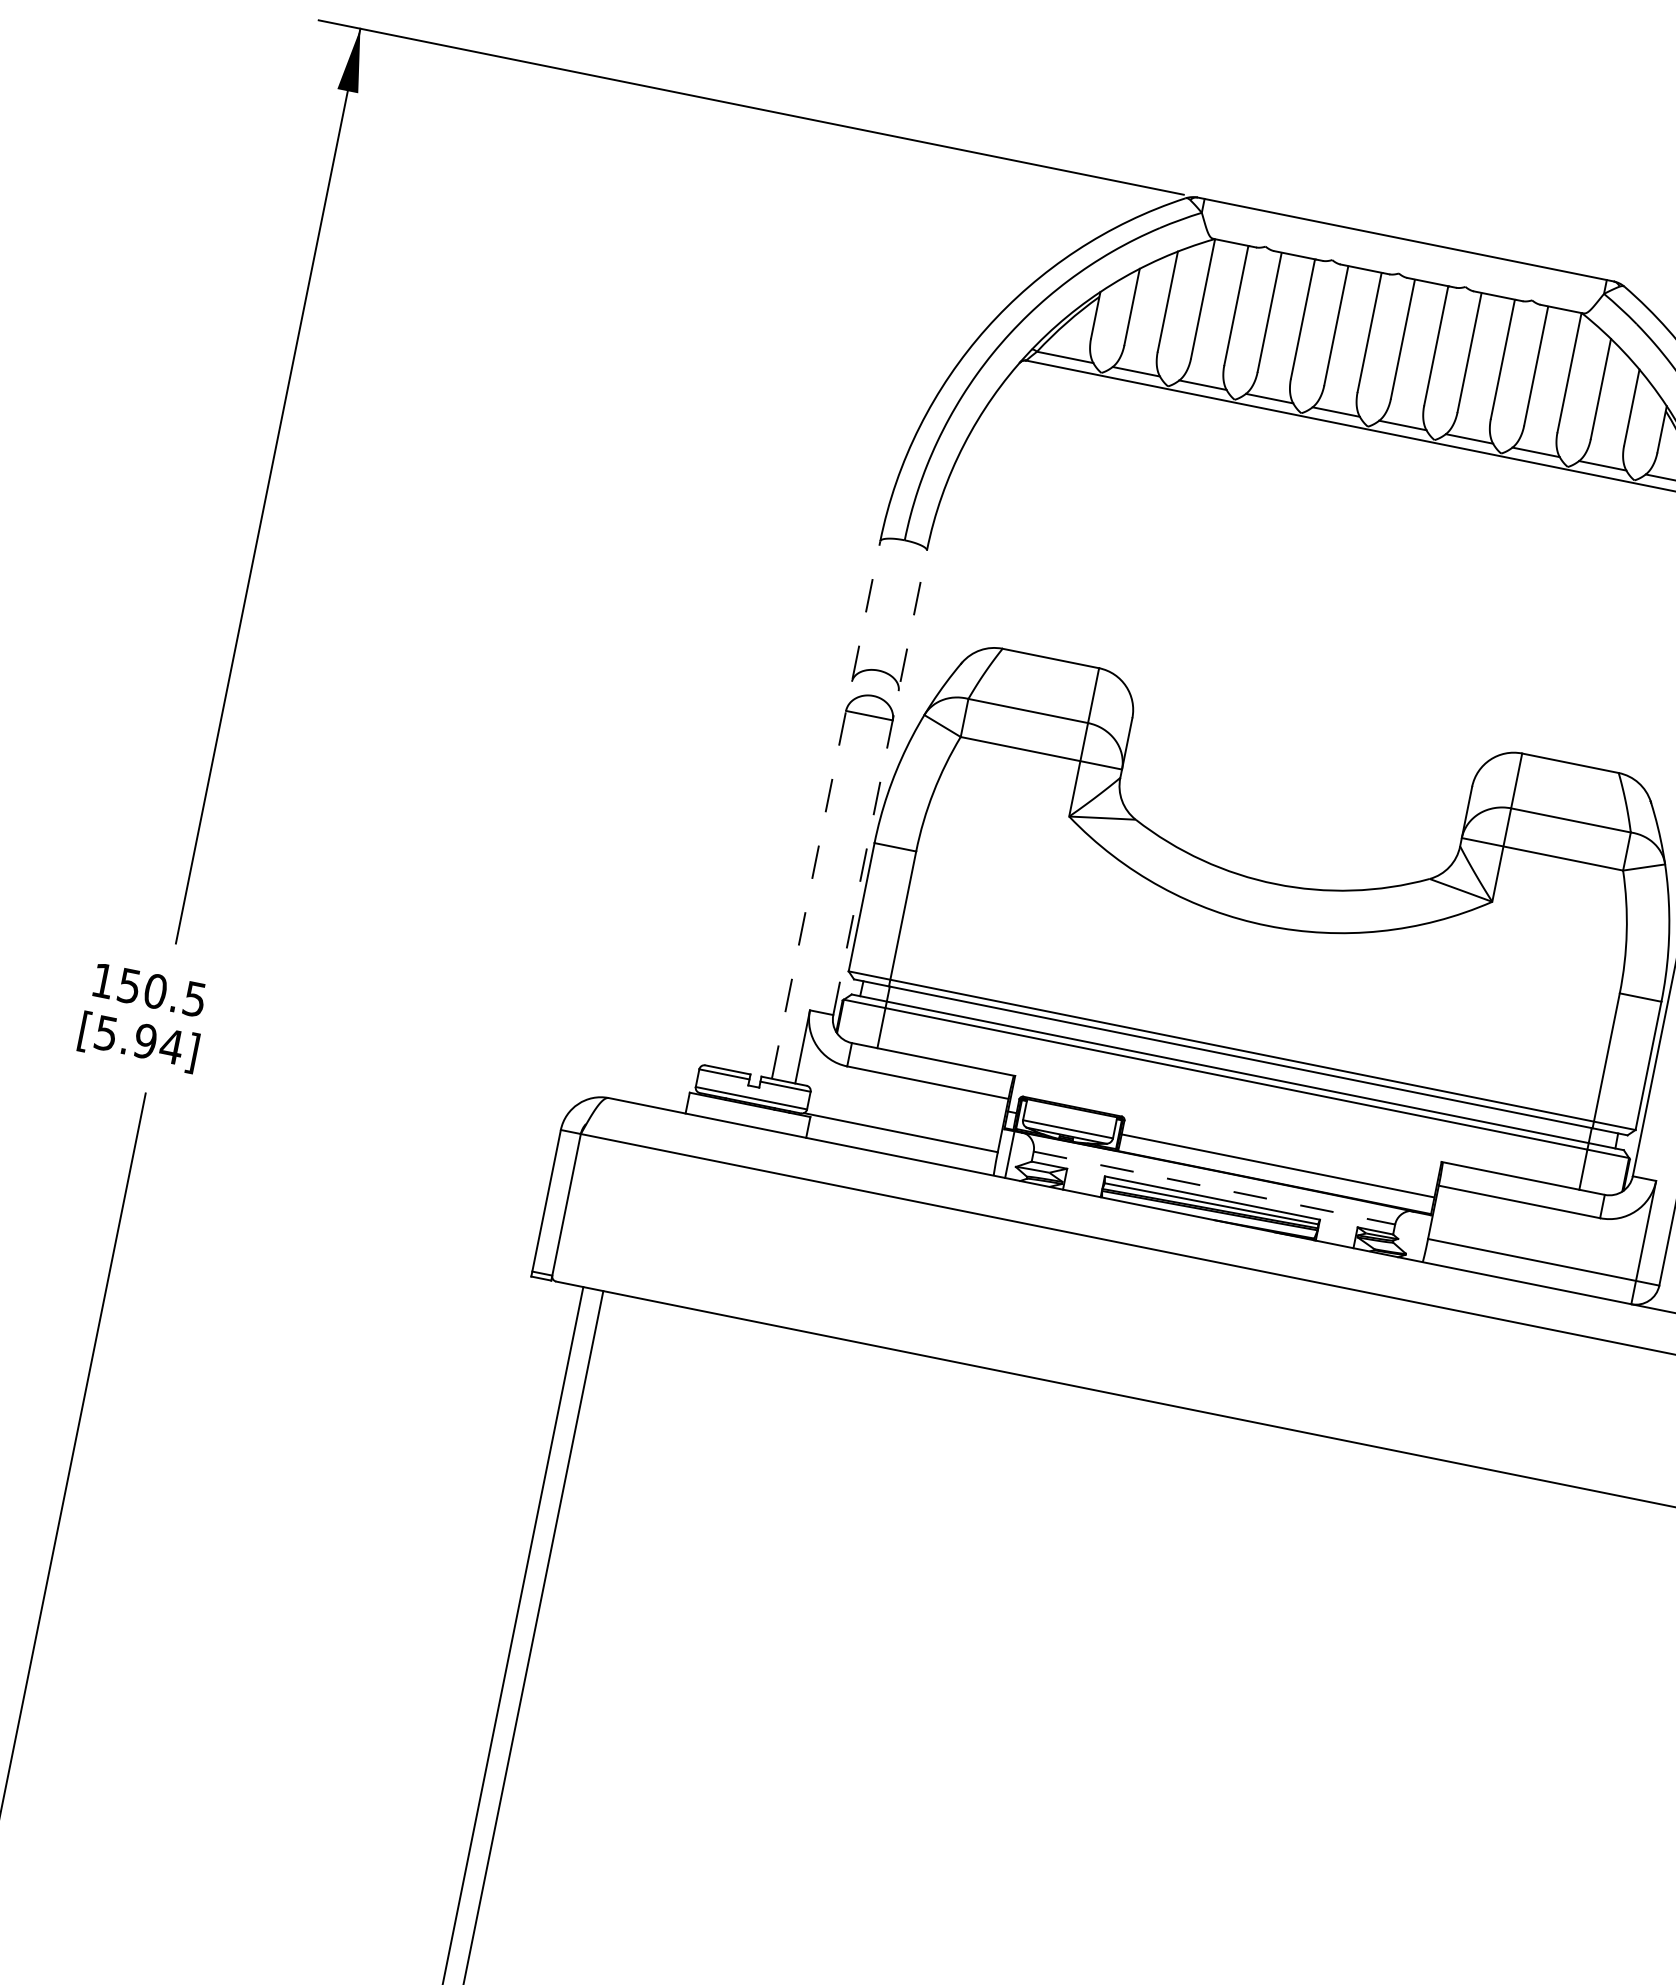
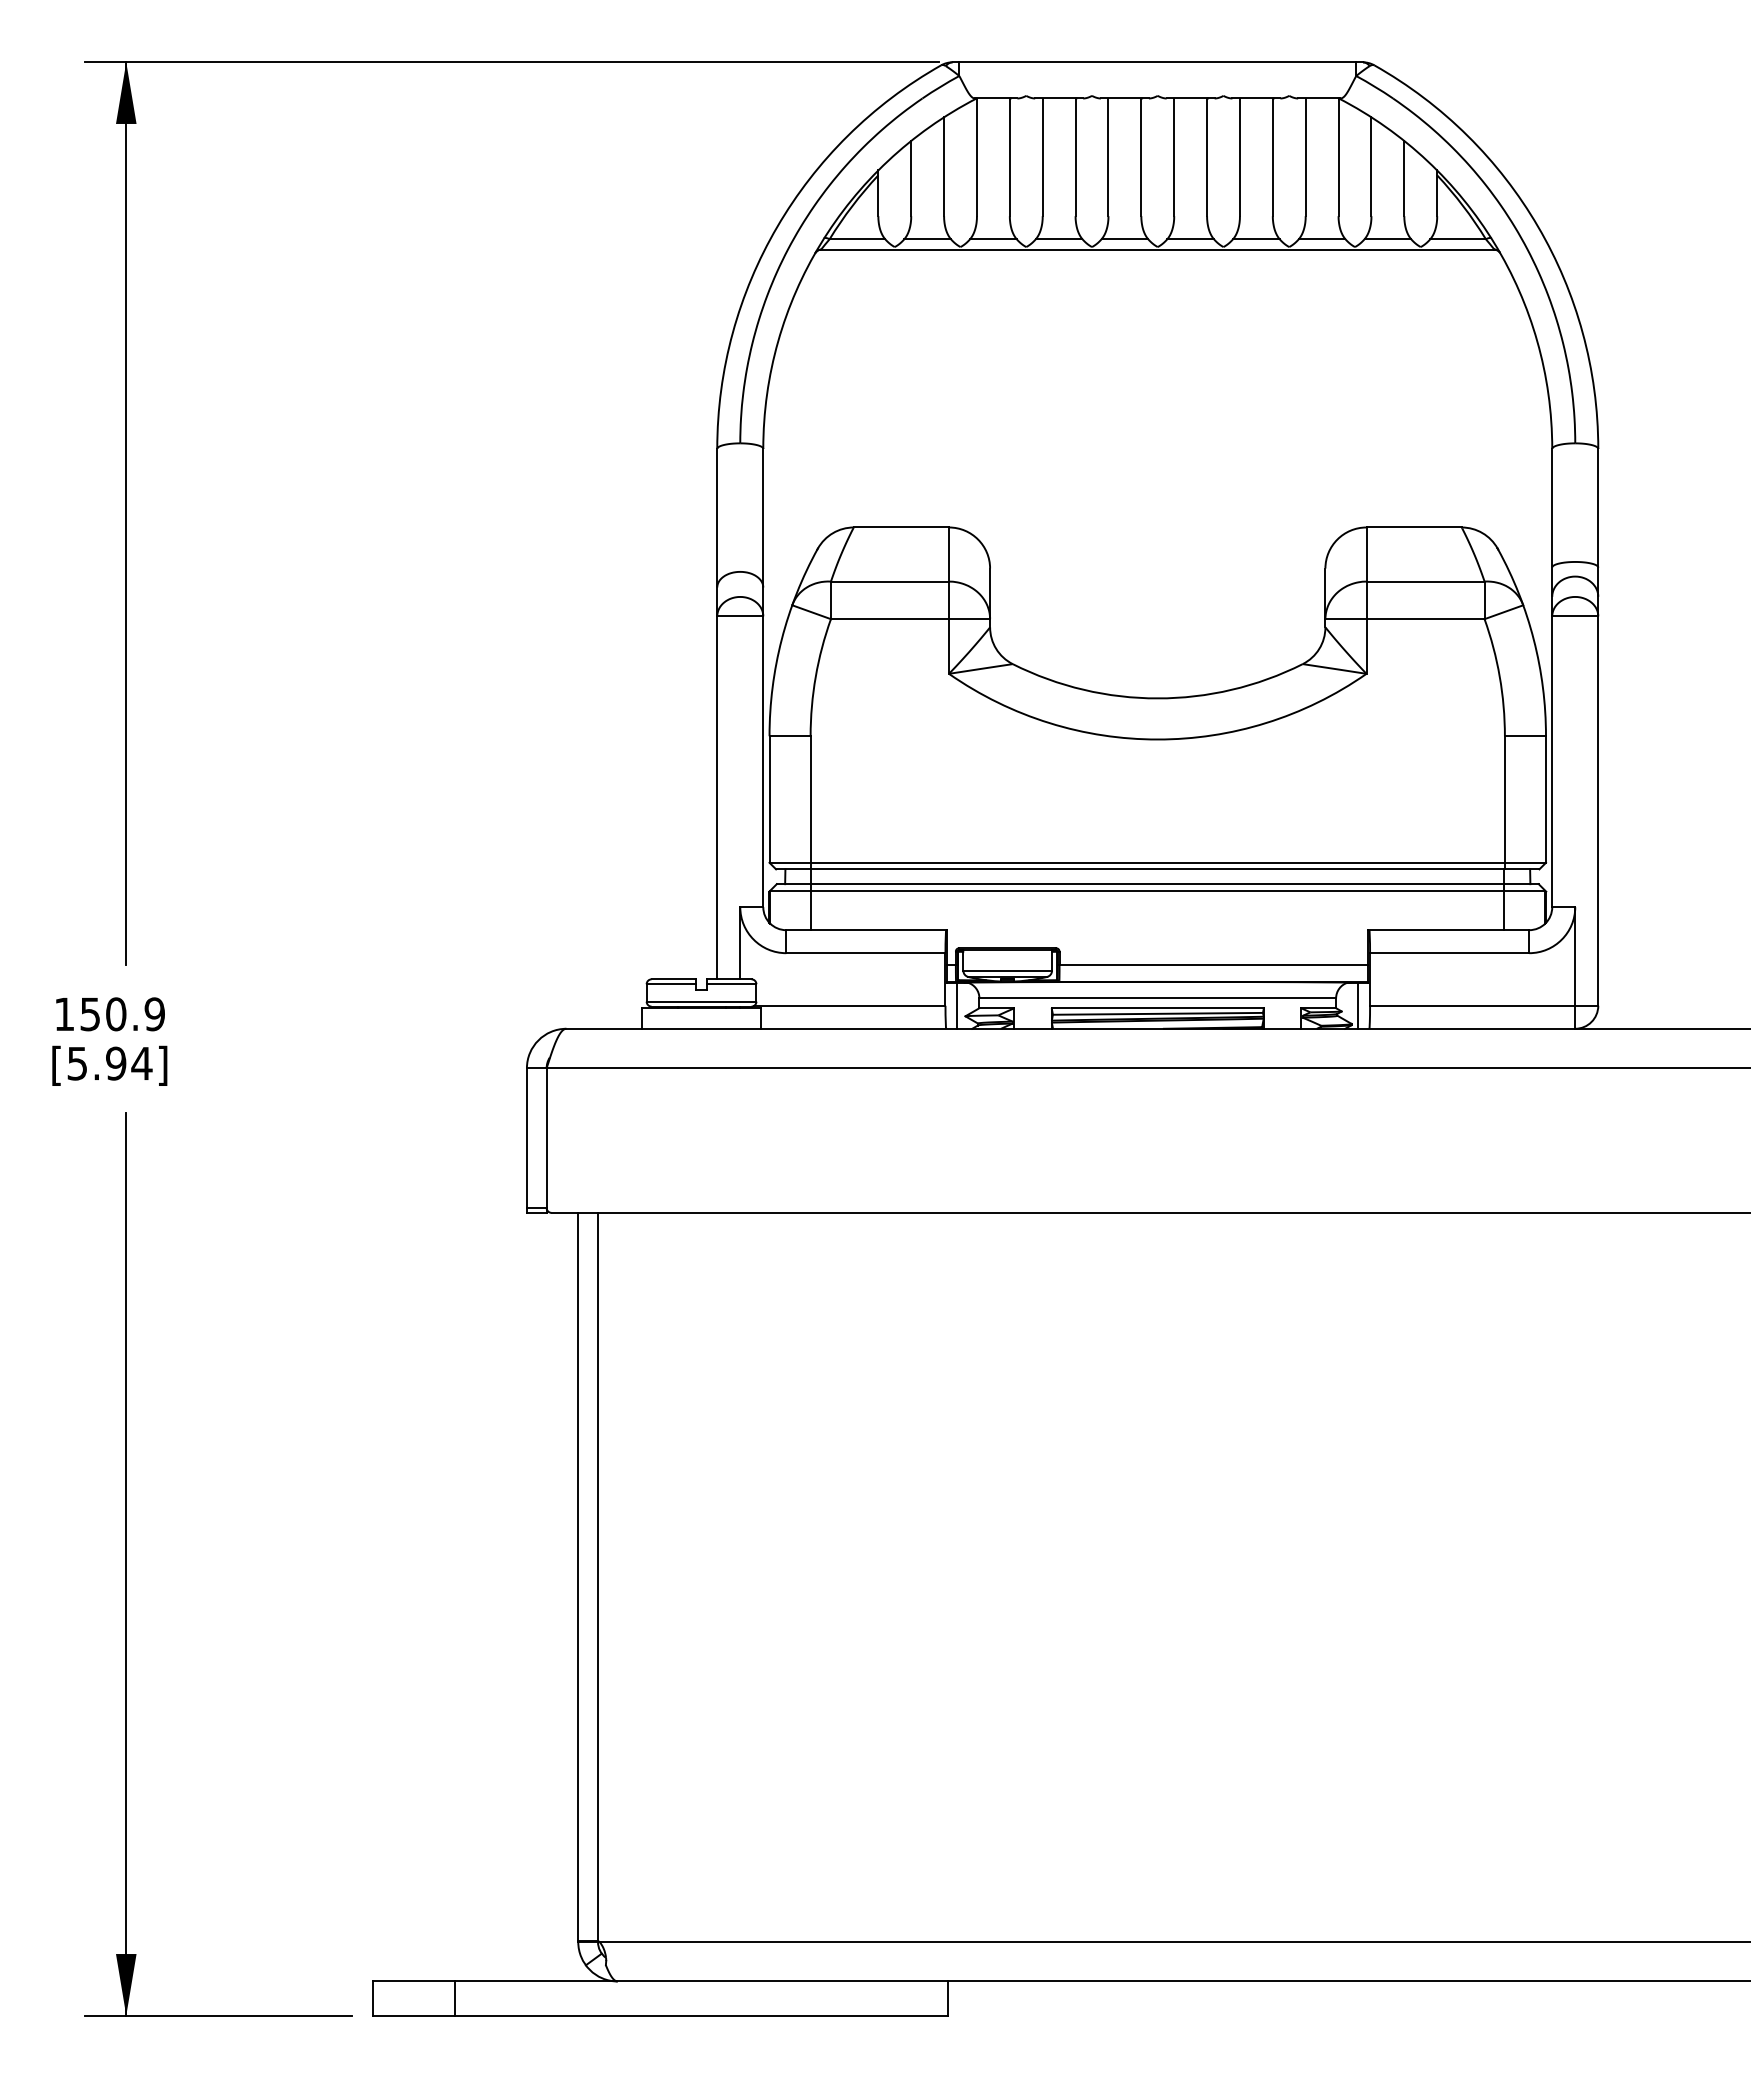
line: (880, 782) -> (763, 677), dashed -> solid
line: (826, 809) -> (717, 713), dashed -> solid
text: (194, 999) -> (154, 1014), 150.5 -> 150.9
line: (1215, 1188) -> (1158, 998), dashed -> solid
line: (1416, 1236) -> (1358, 1005), added

